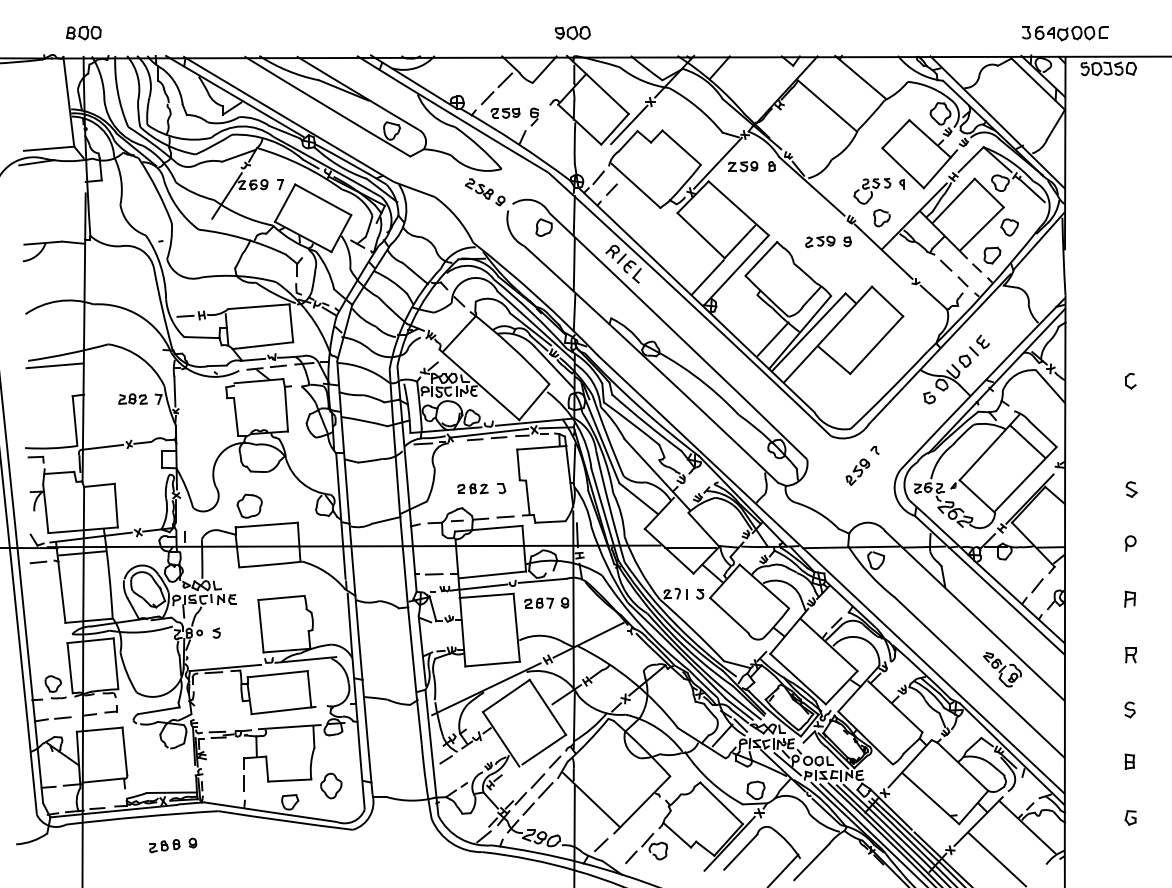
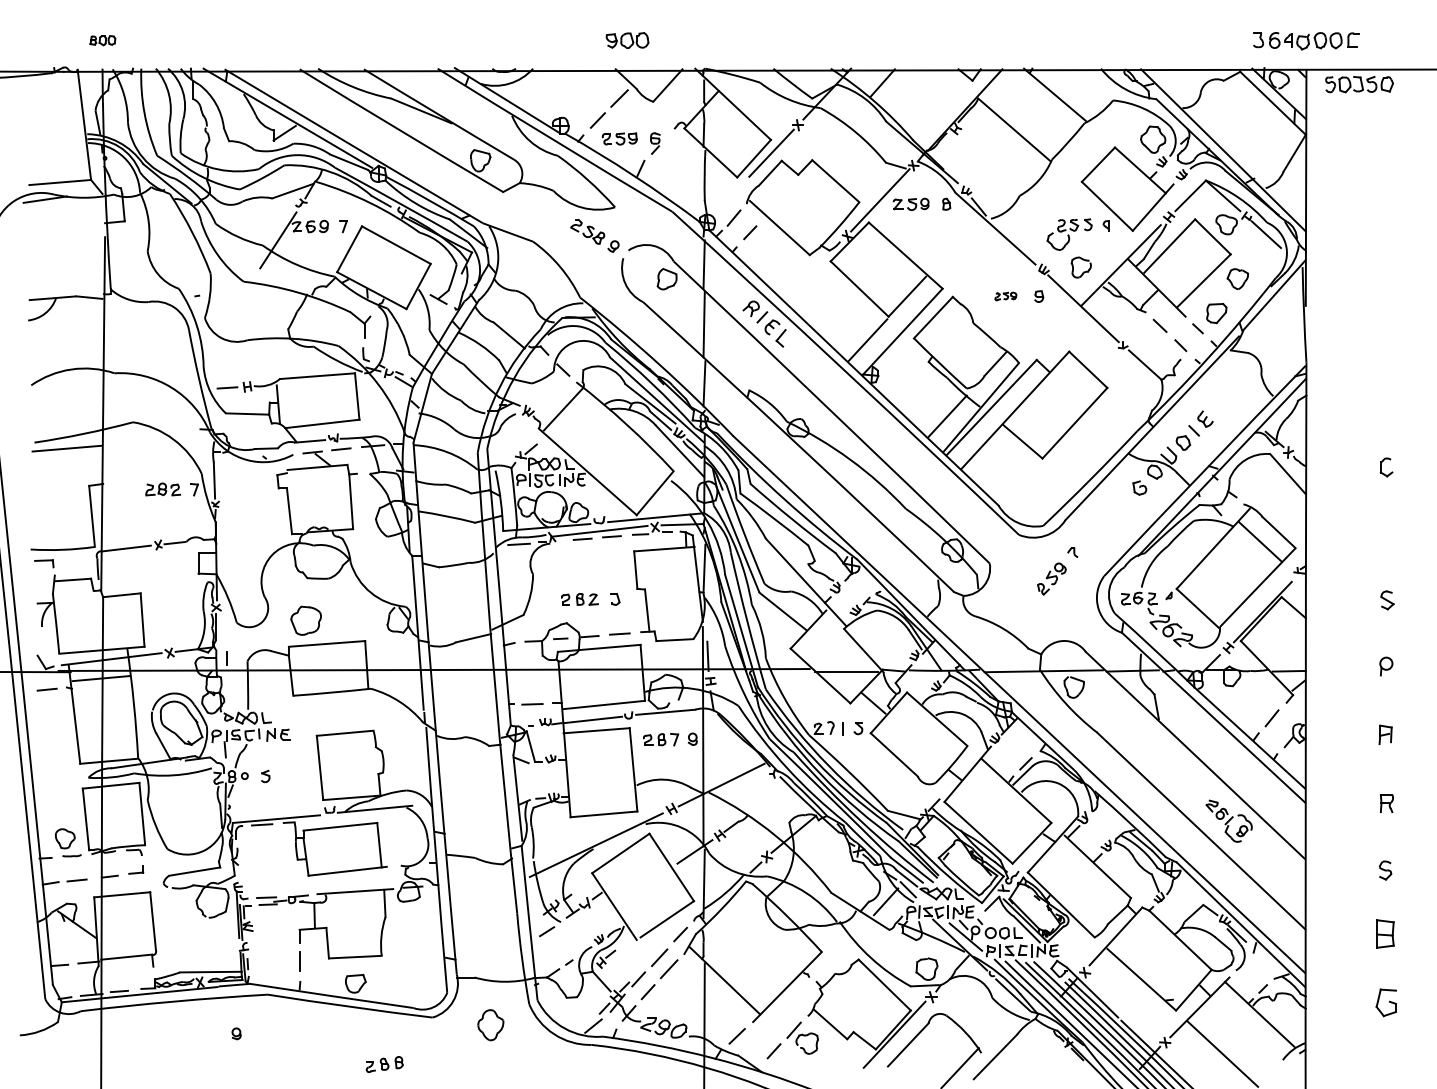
part: (83, 32) -> (102, 39), size x0.6
part: (572, 32) -> (627, 39), moved
part: (820, 241) -> (1006, 296), size x0.6
part: (1129, 761) -> (1384, 933), size x1.6
part: (331, 785) -> (491, 1024), moved
part: (1130, 817) -> (1386, 1002), size x1.6
part: (164, 846) -> (384, 1064), moved

